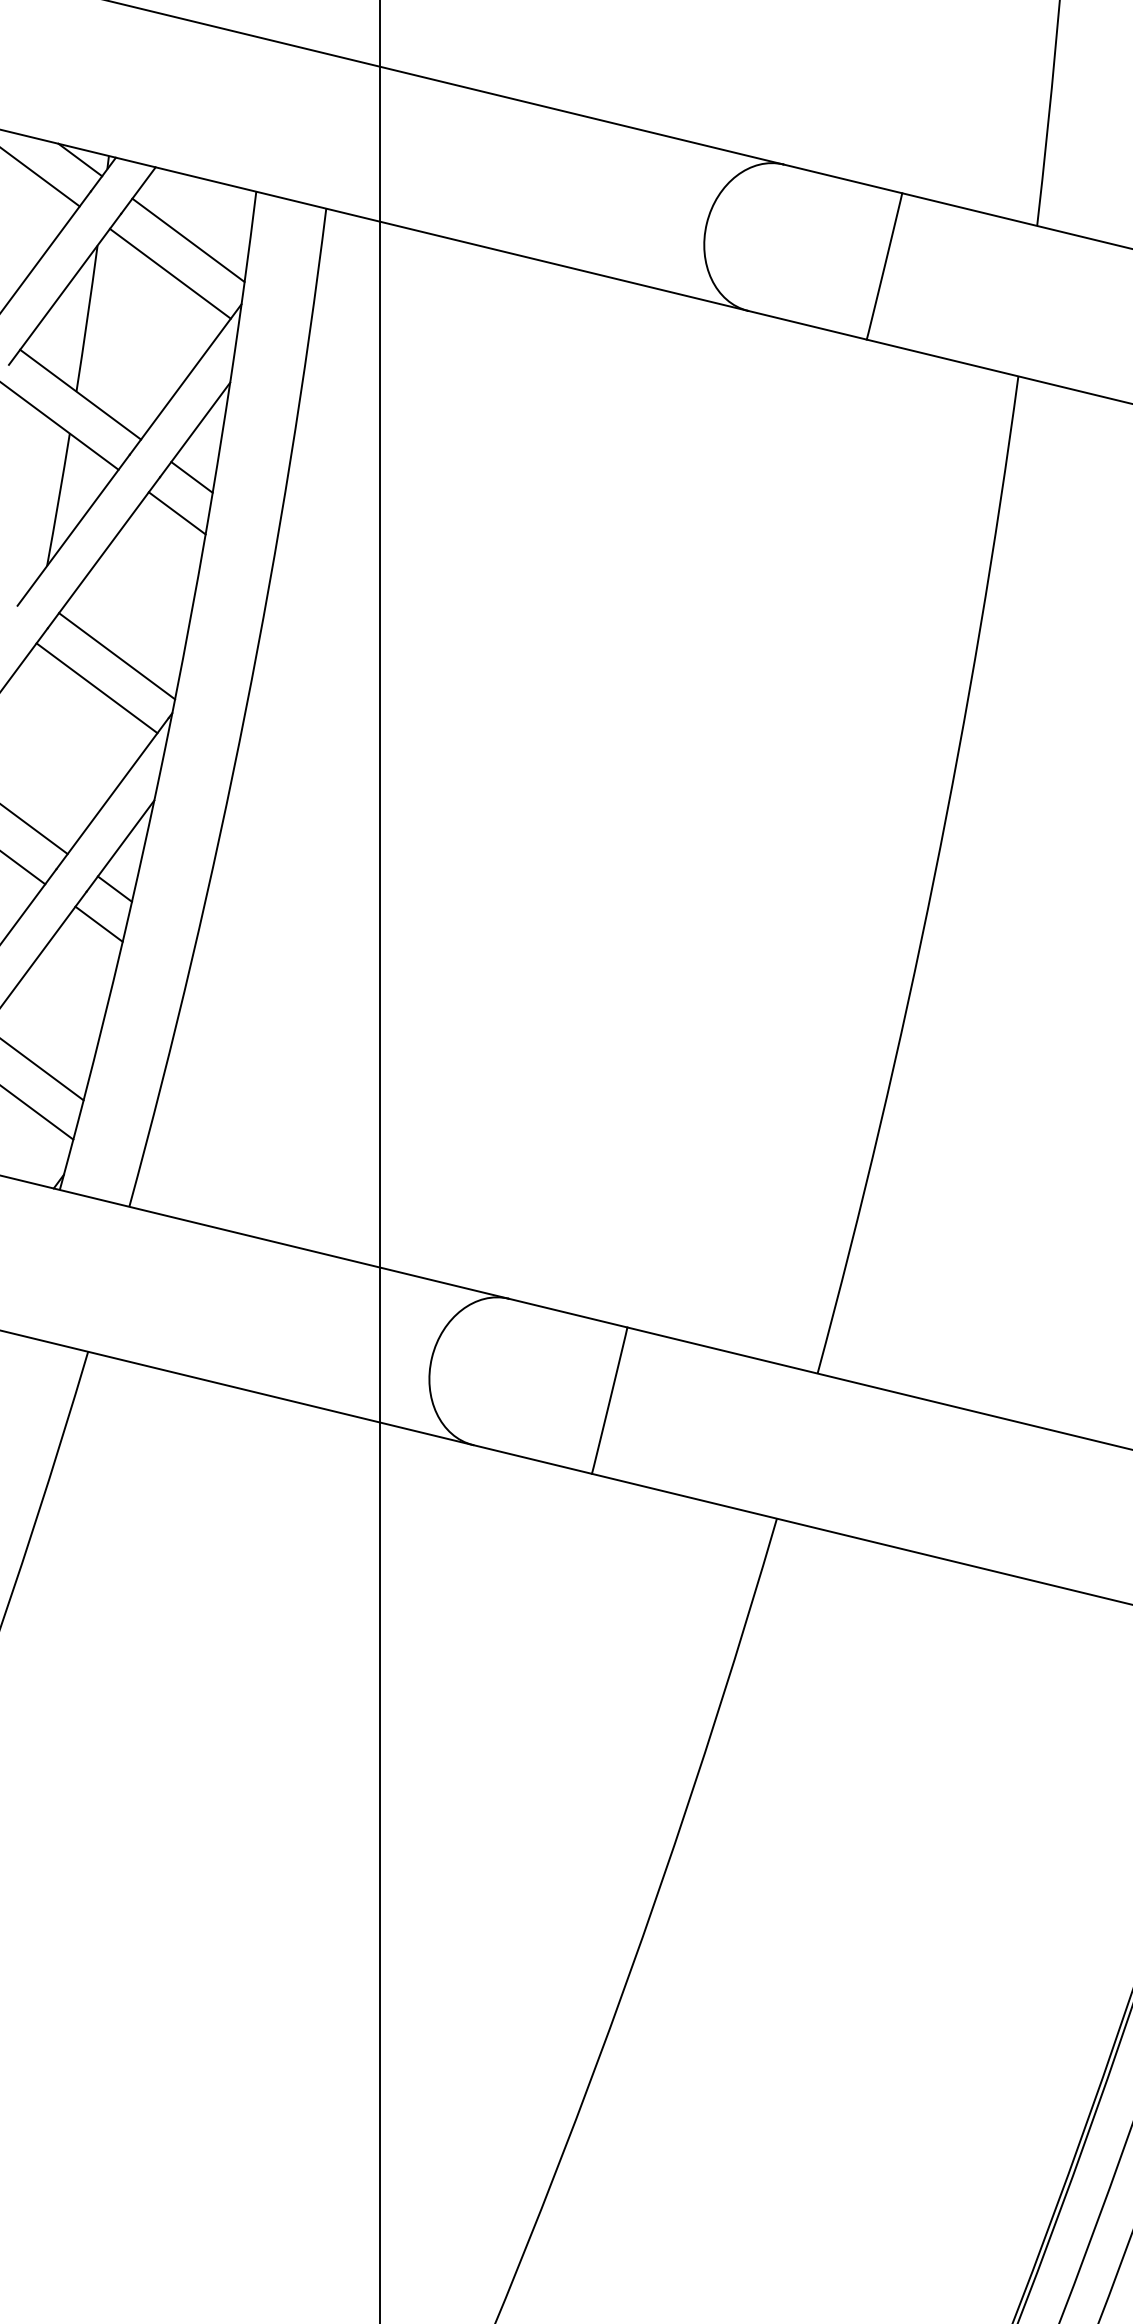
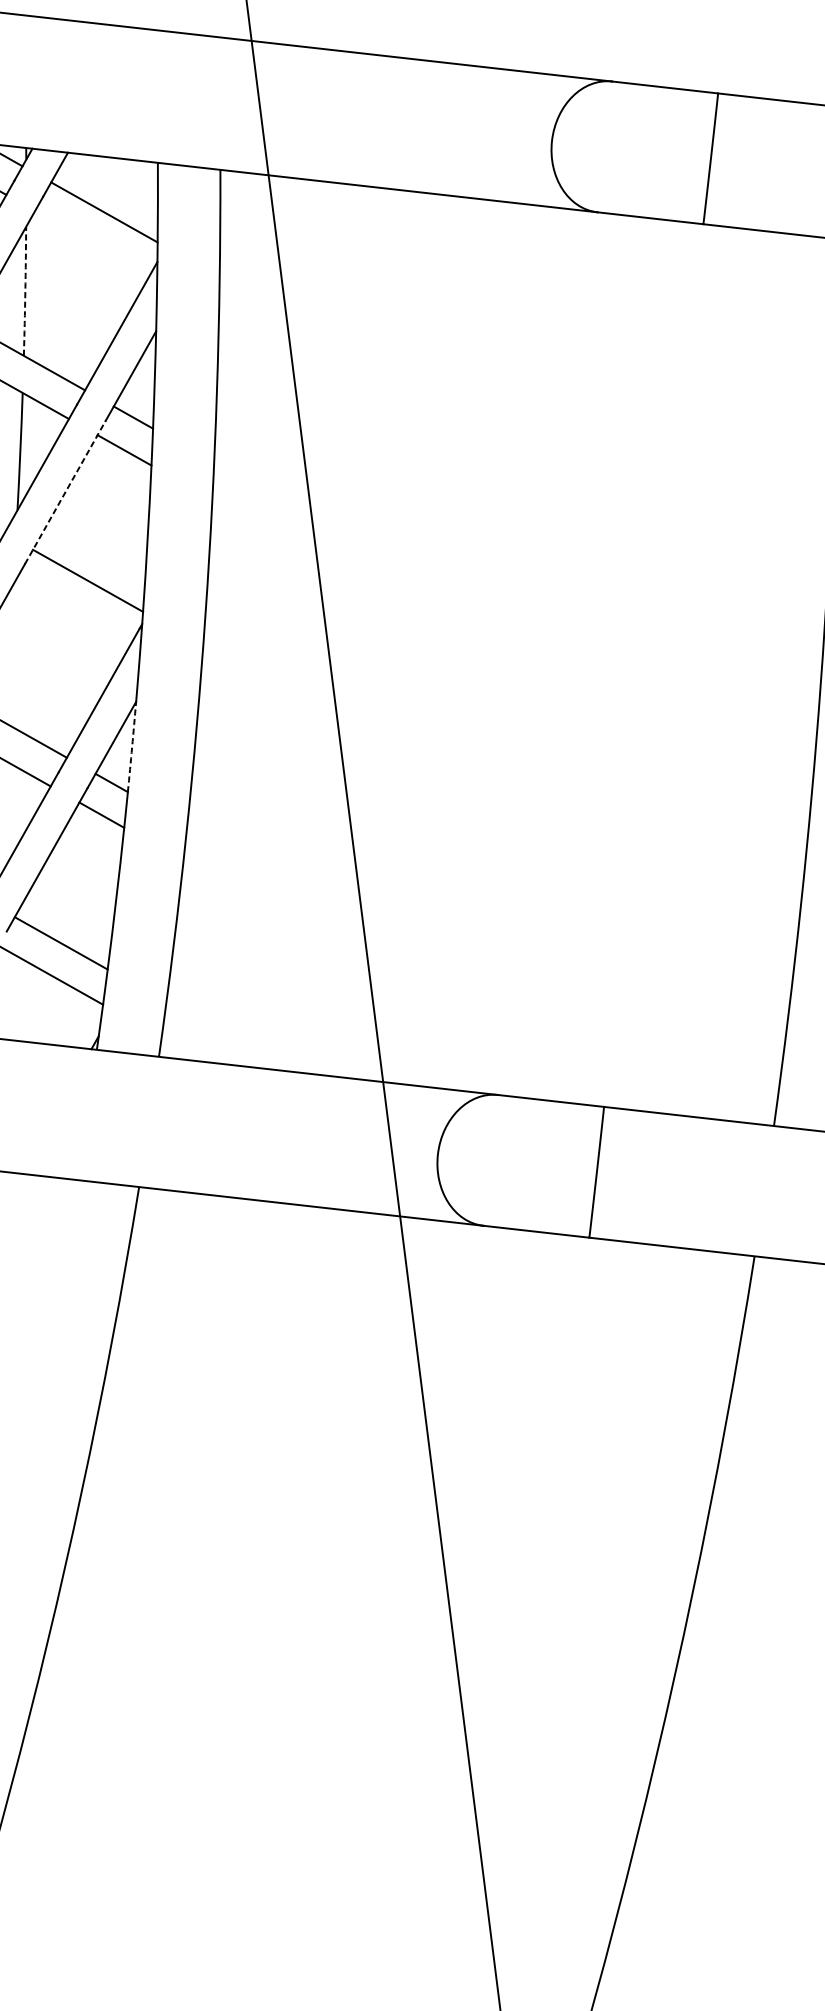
line: (169, 273) -> (91, 243), removed
arc: (87, 318) -> (25, 291), solid -> dashed
line: (104, 552) -> (65, 492), solid -> dashed
line: (96, 688) -> (73, 611), removed
arc: (143, 851) -> (132, 747), solid -> dashed

